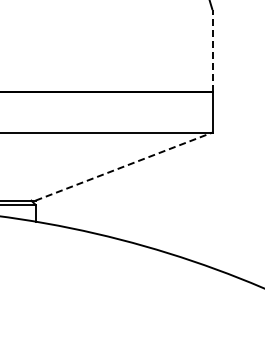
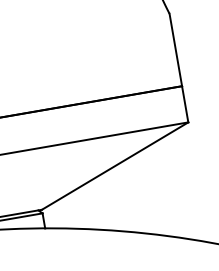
line: (212, 50) -> (175, 49), dashed -> solid
line: (124, 166) -> (115, 165), dashed -> solid

